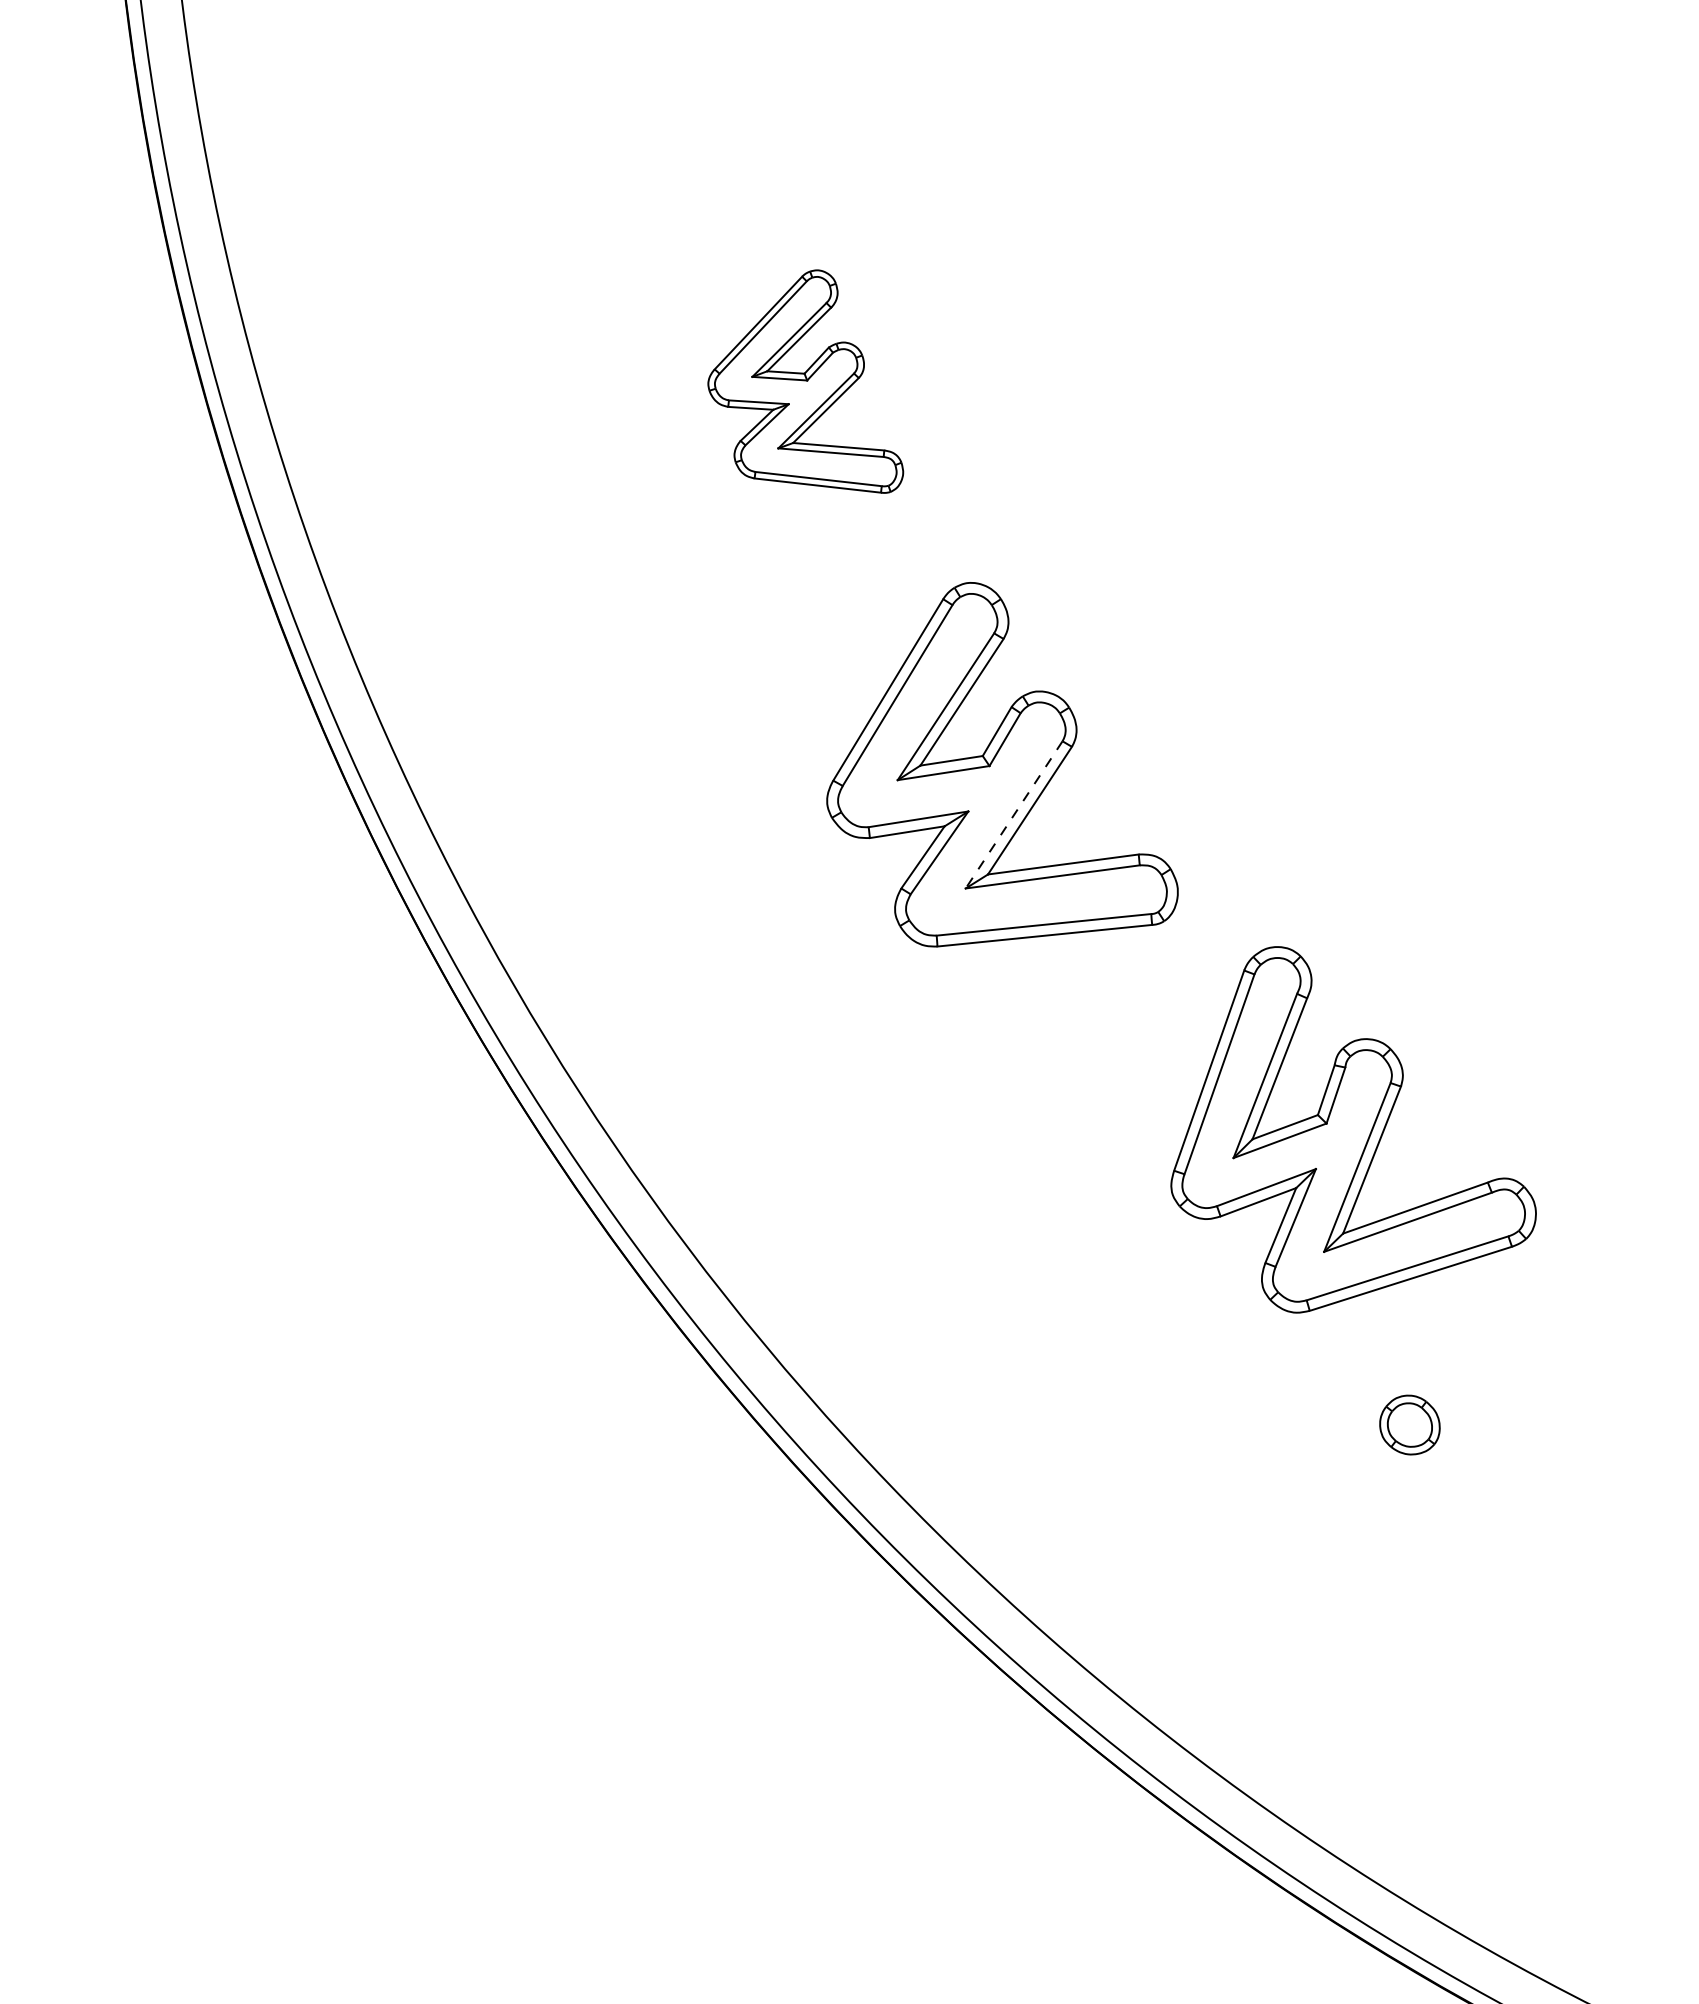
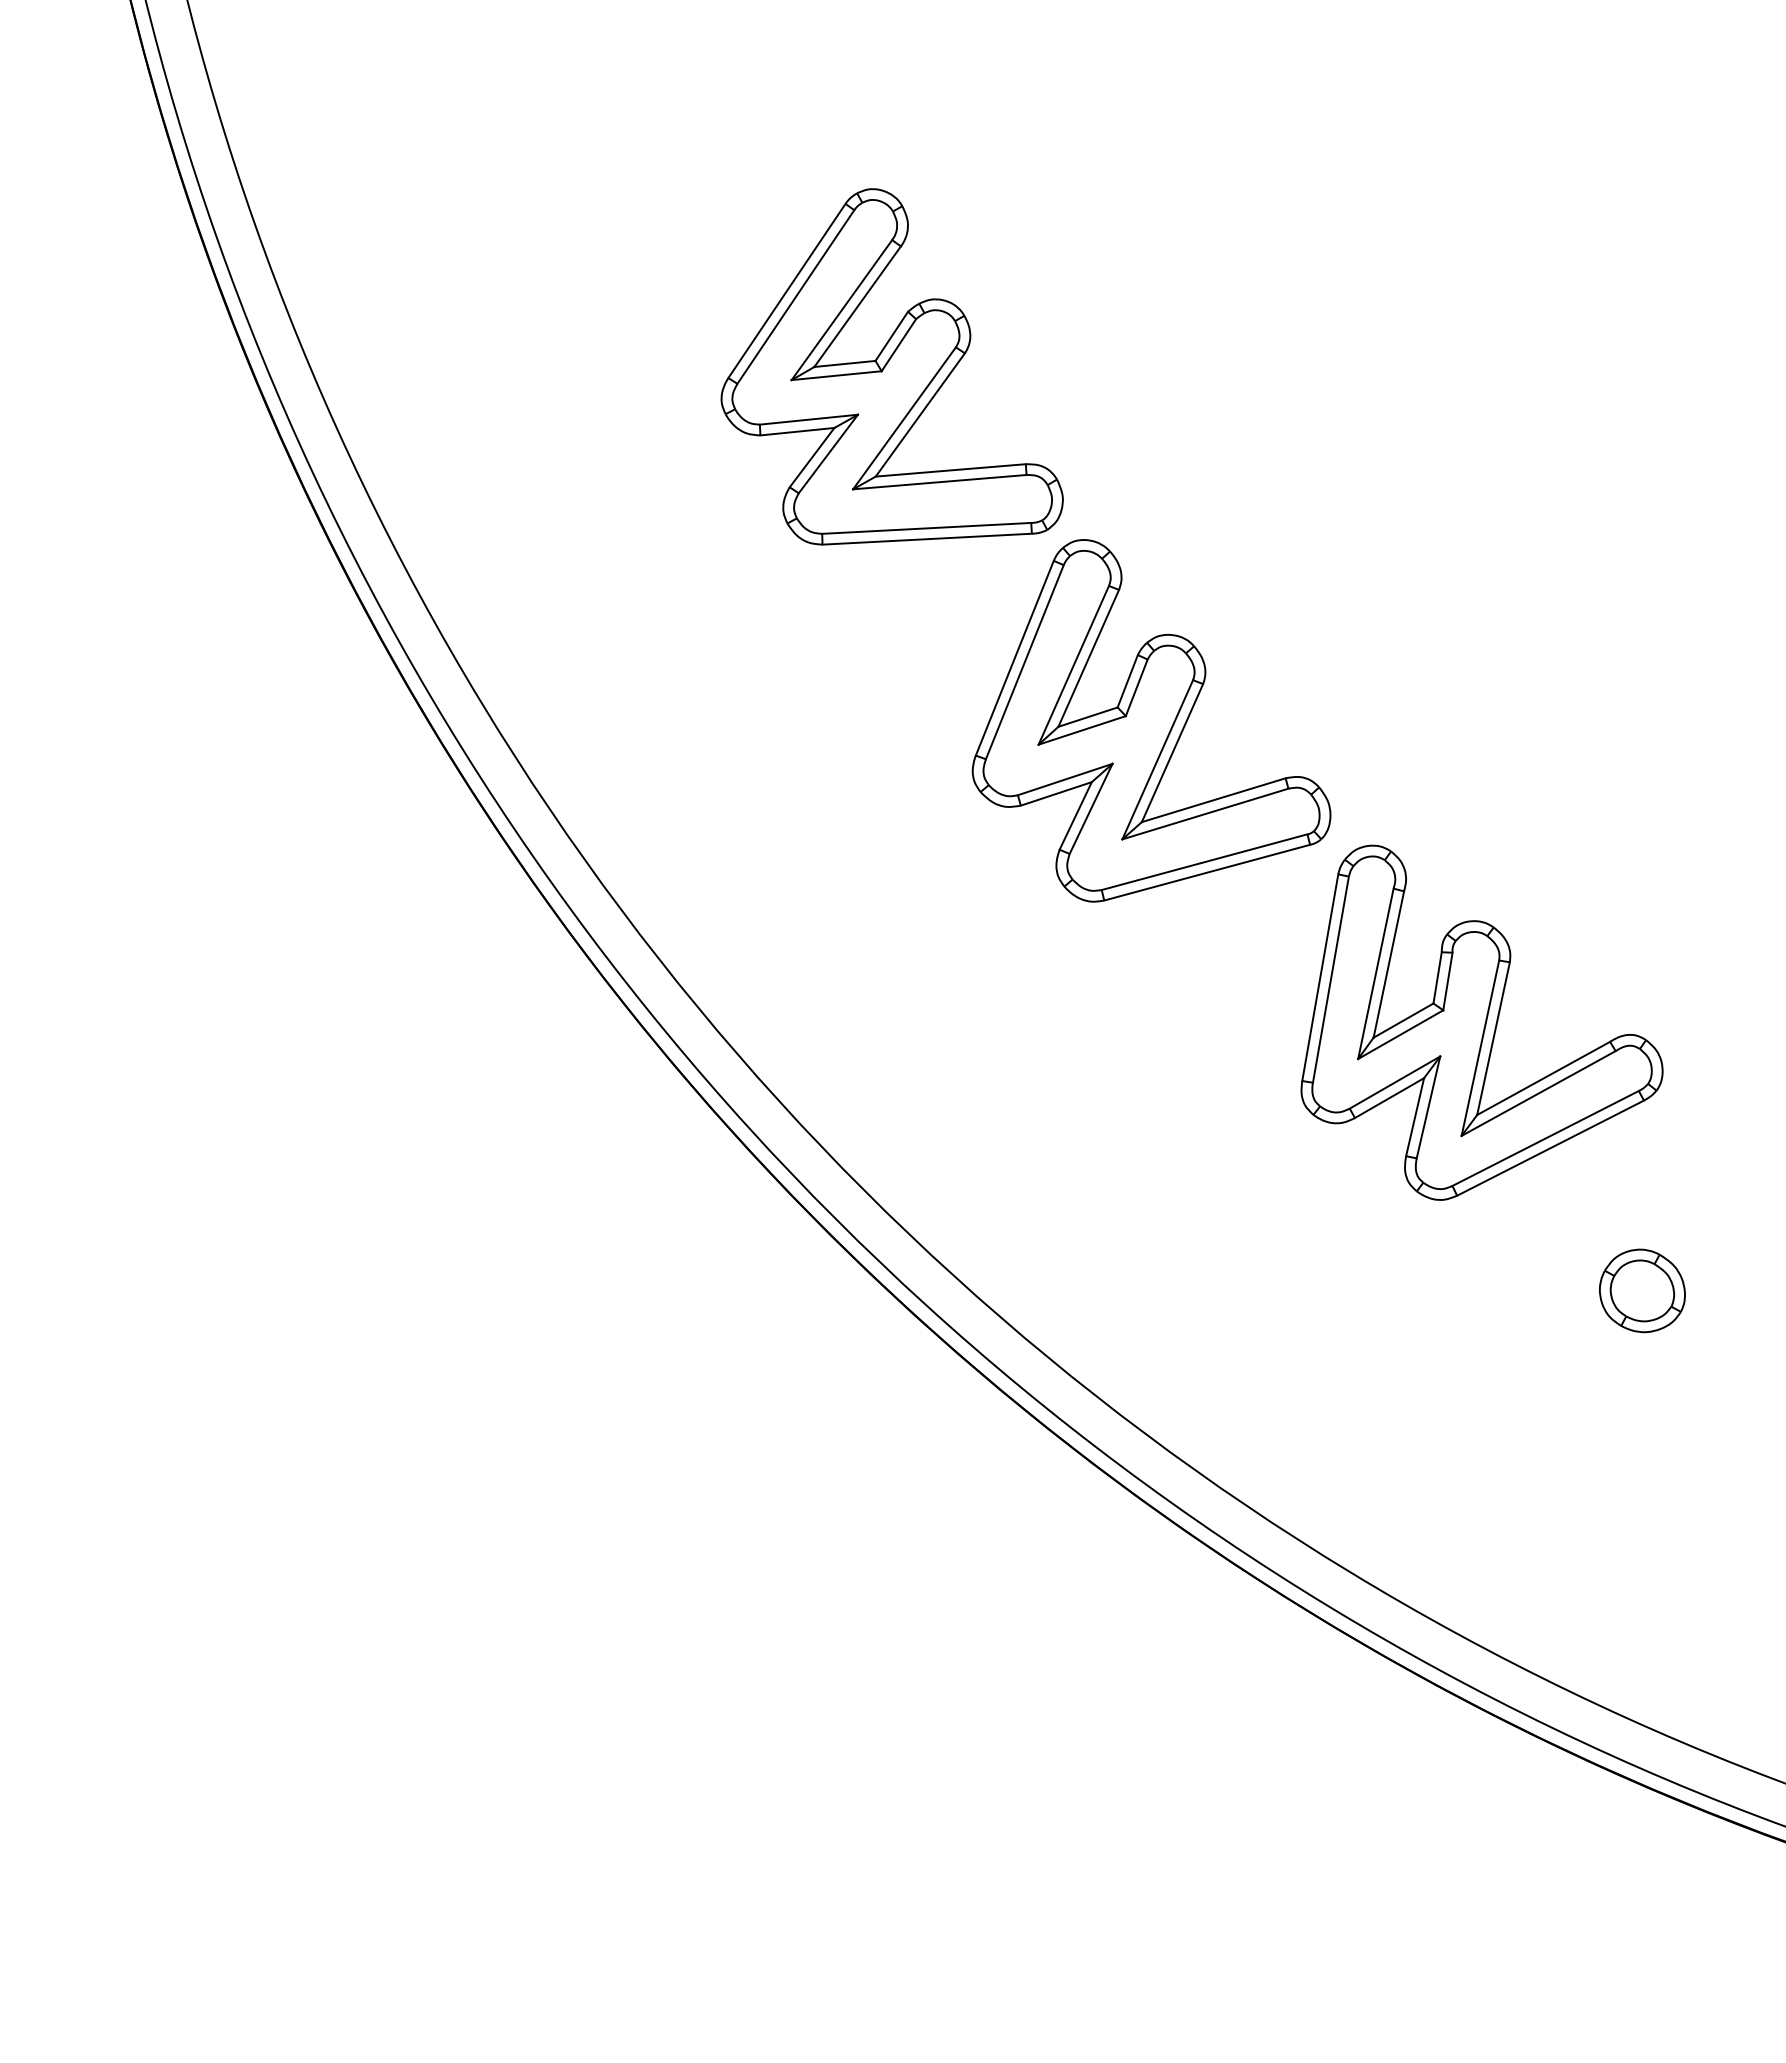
part: (813, 378) -> (891, 366), size x1.67
line: (1013, 815) -> (1157, 760), dashed -> solid
part: (1362, 1141) -> (1481, 1022), moved
part: (1410, 1424) -> (1642, 1290), size x1.43

